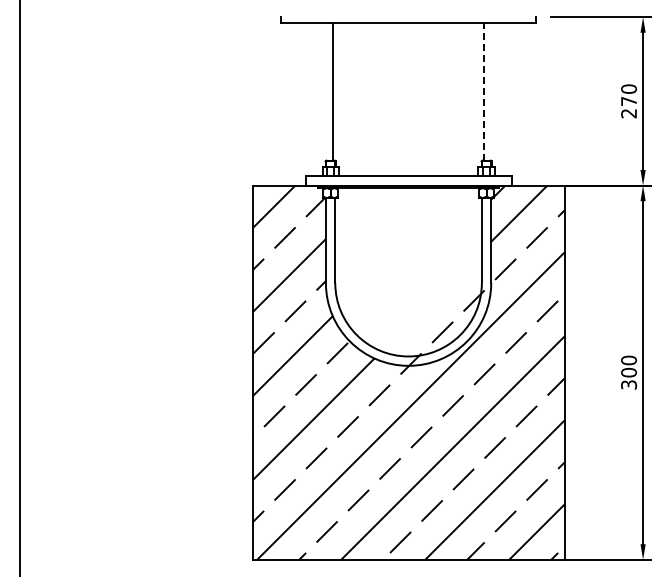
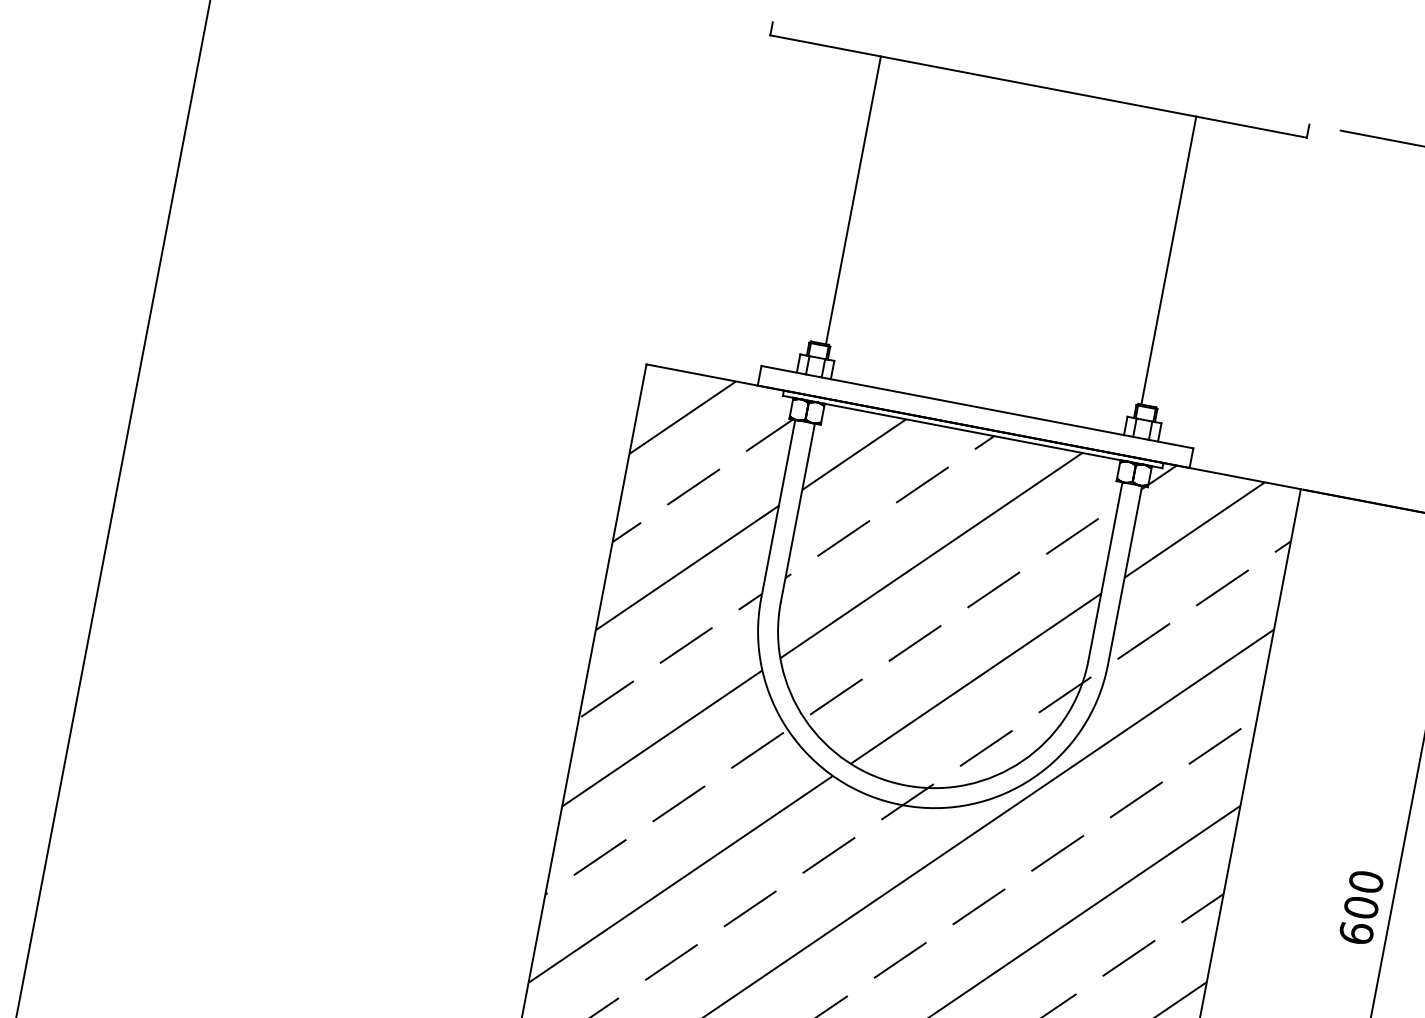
line: (483, 92) -> (1168, 261), dashed -> solid
hatch: (408, 269) -> (939, 602), added
text: (629, 384) -> (1357, 932), 300 -> 600

